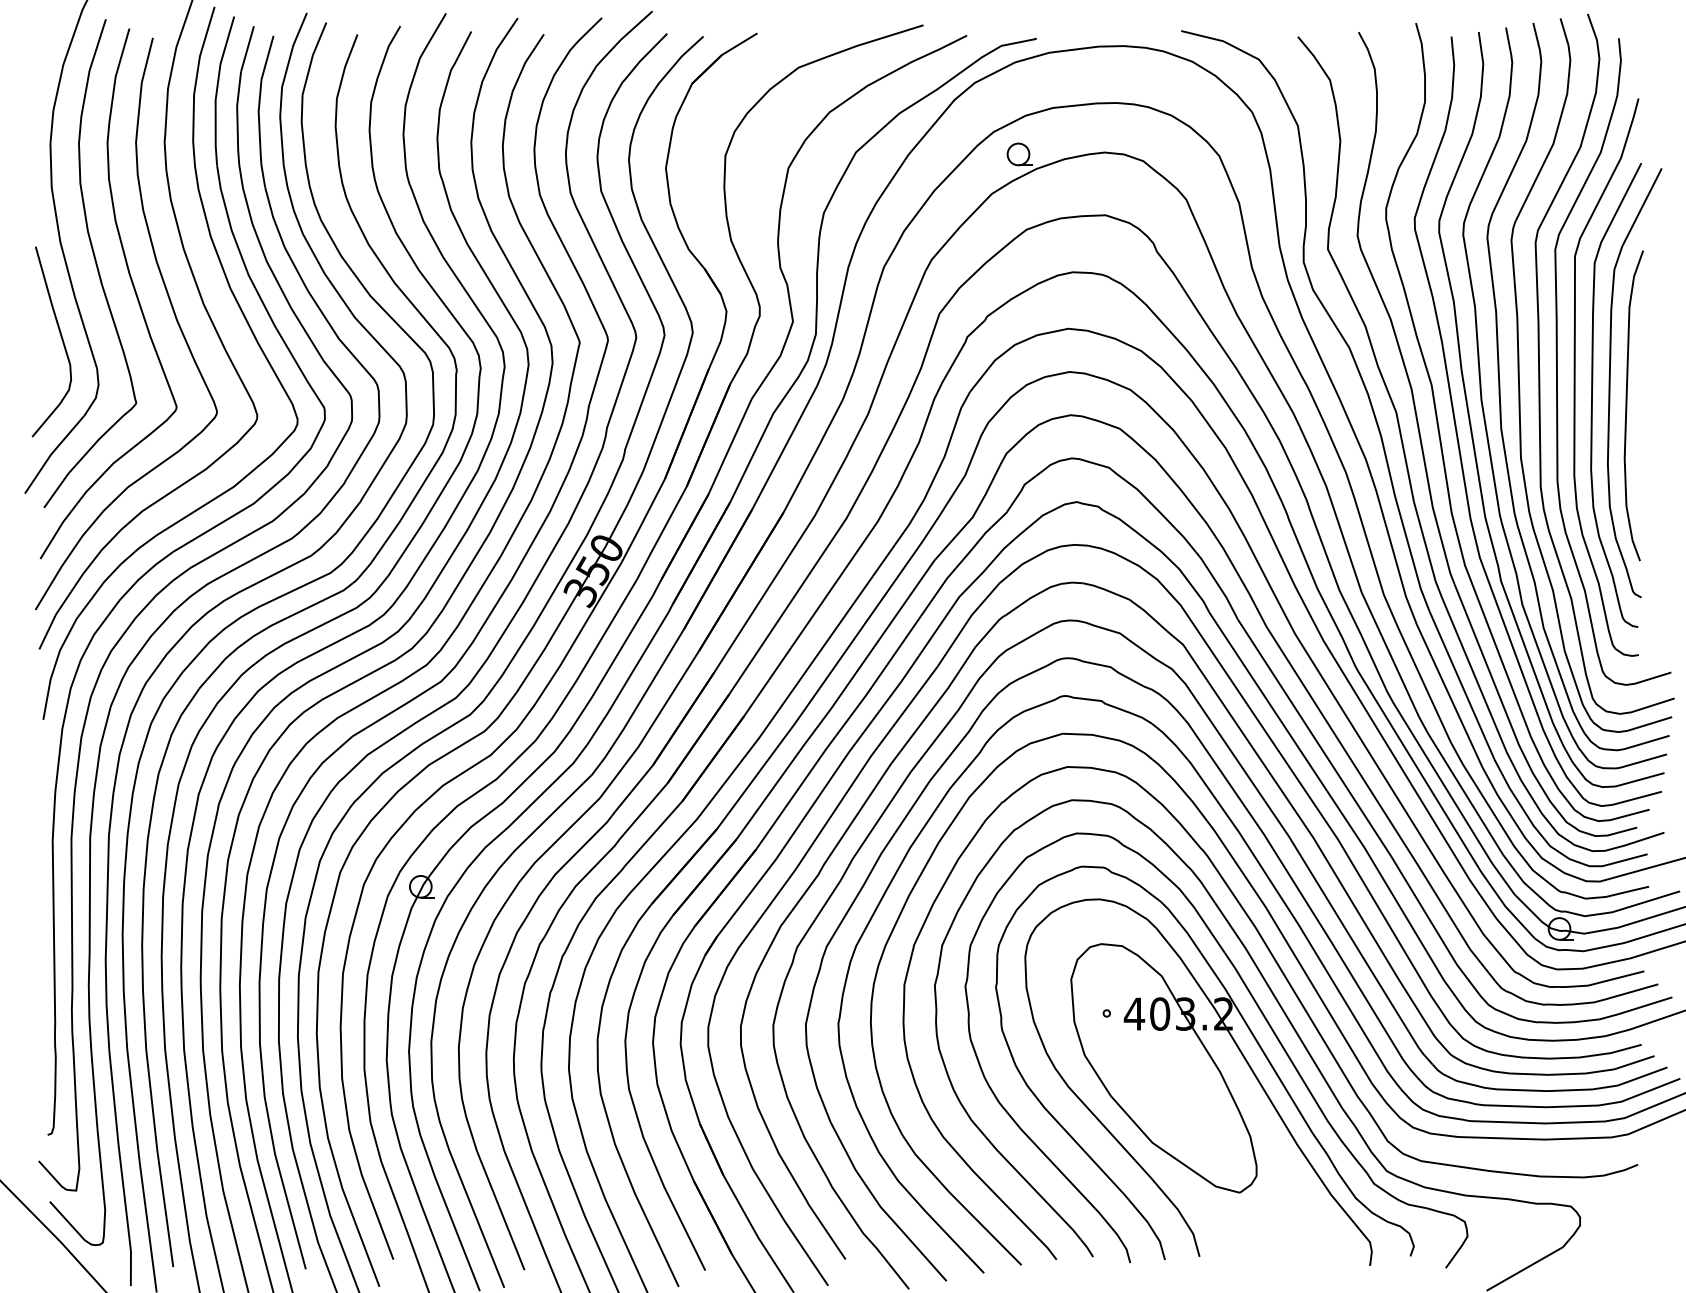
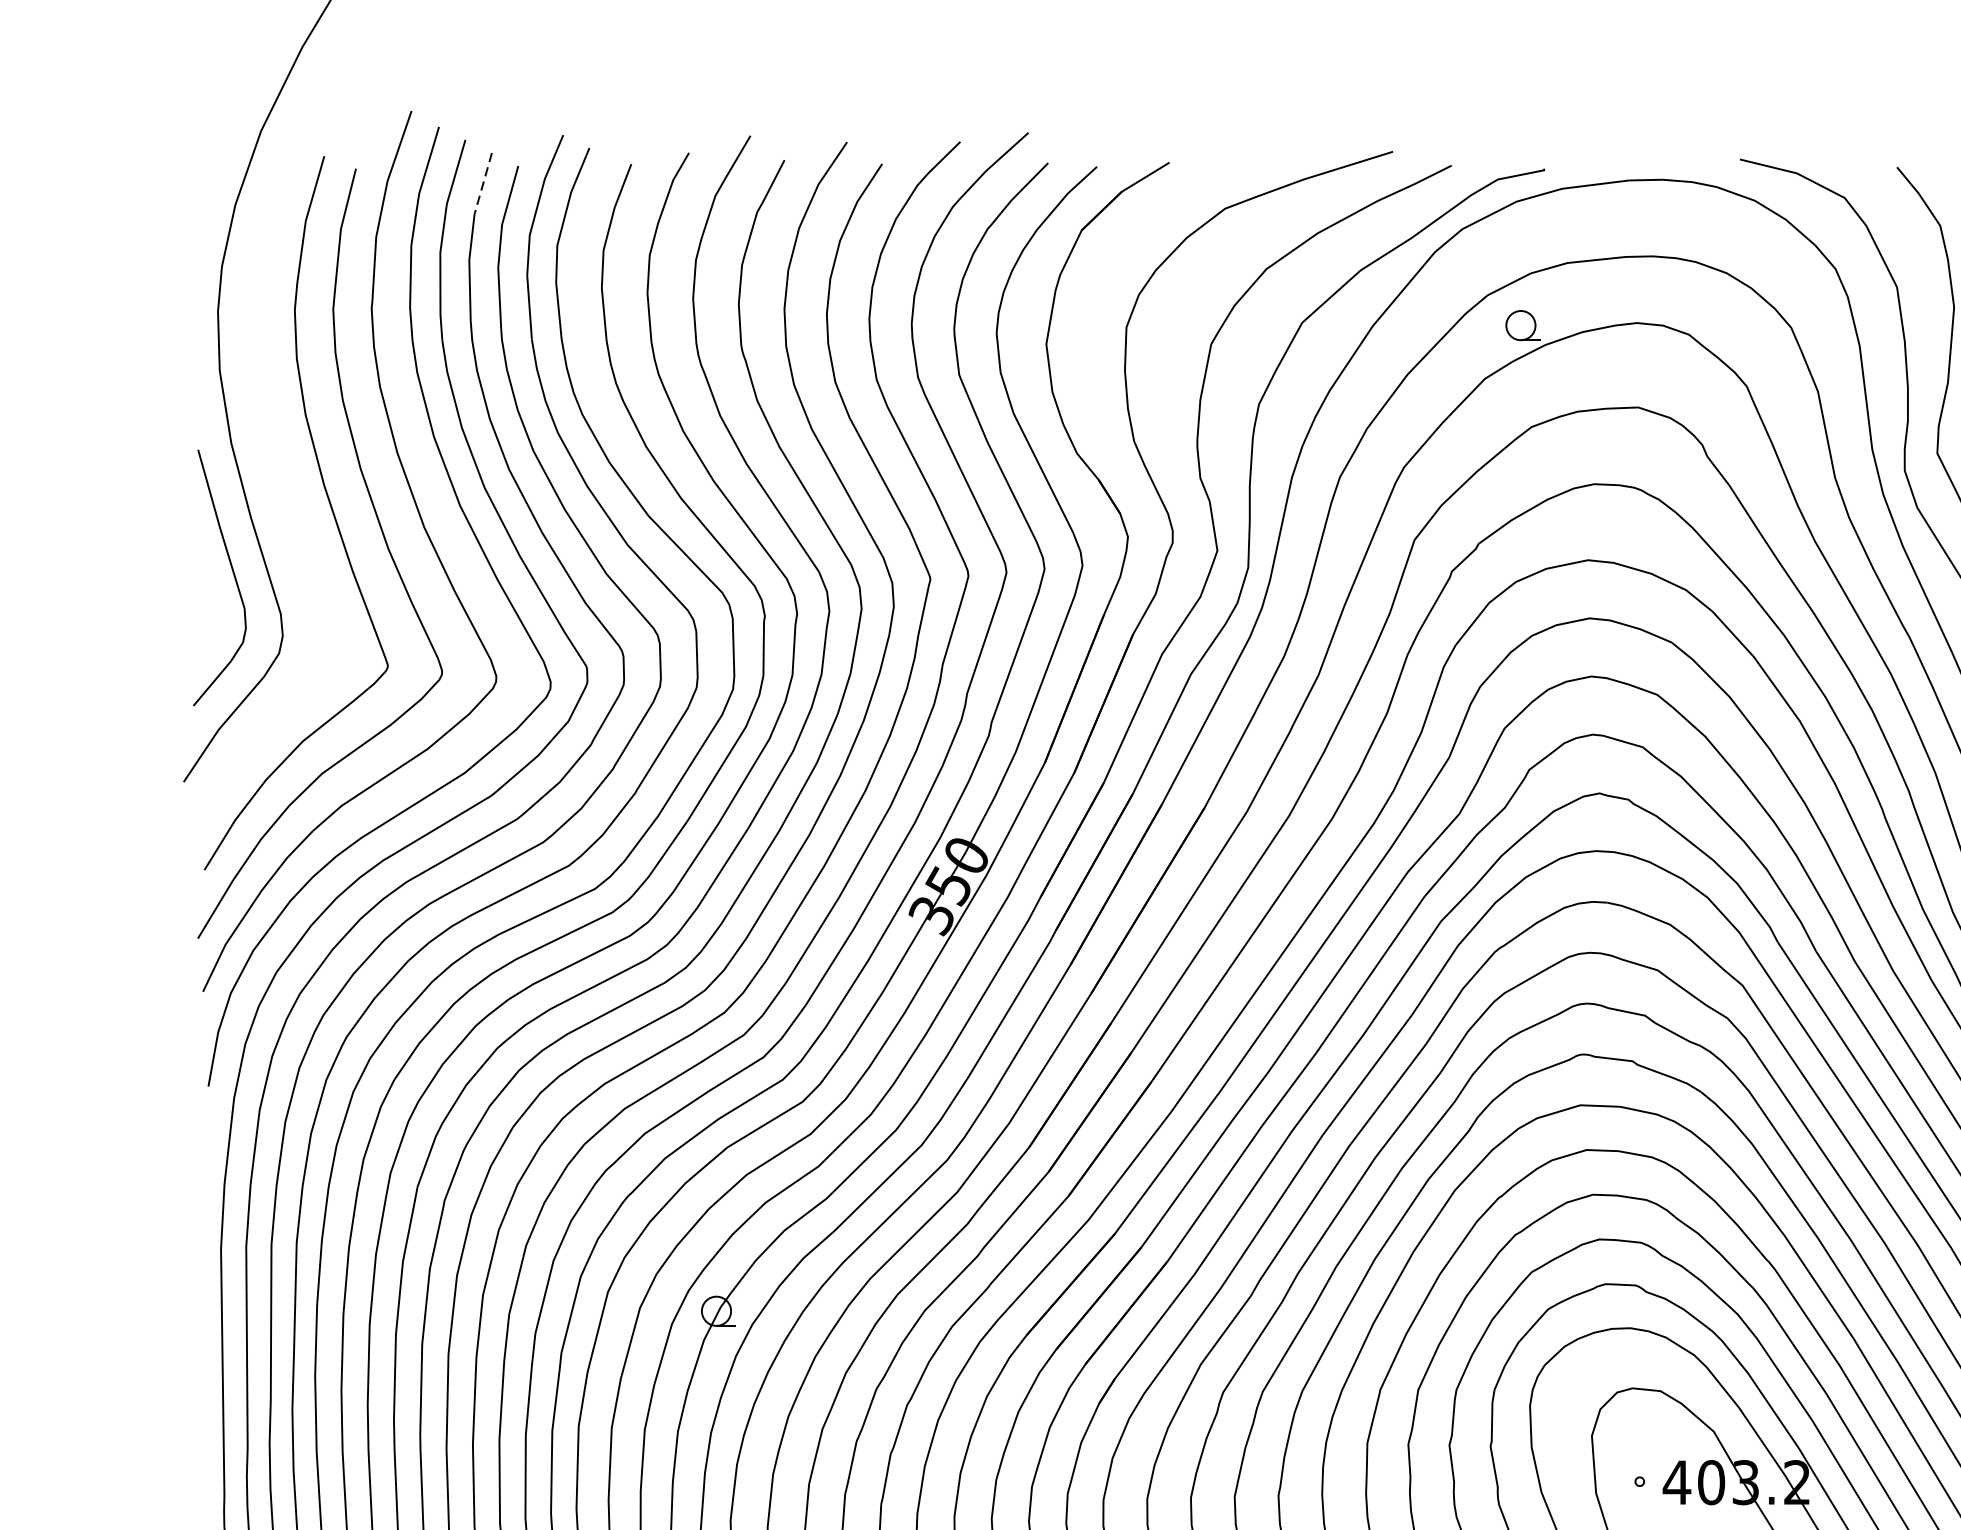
line: (247, 49) -> (483, 184), solid -> dashed
curve: (94, 261) -> (277, 469), removed

